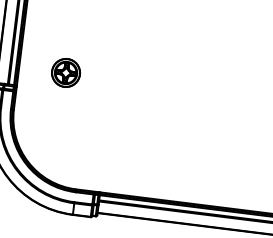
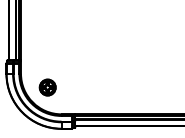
part: (65, 72) -> (47, 87), moved

